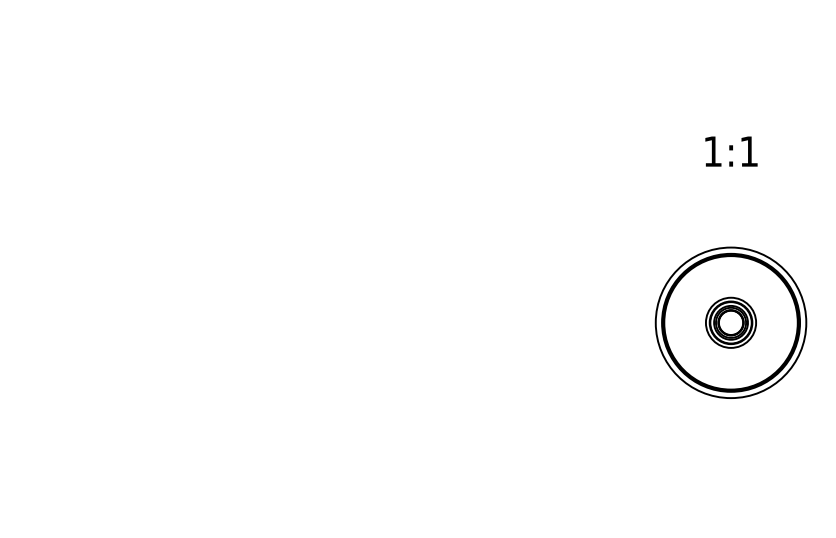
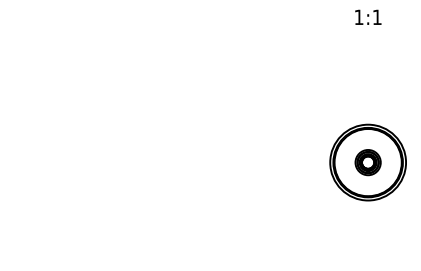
text: (731, 149) -> (368, 16), moved

